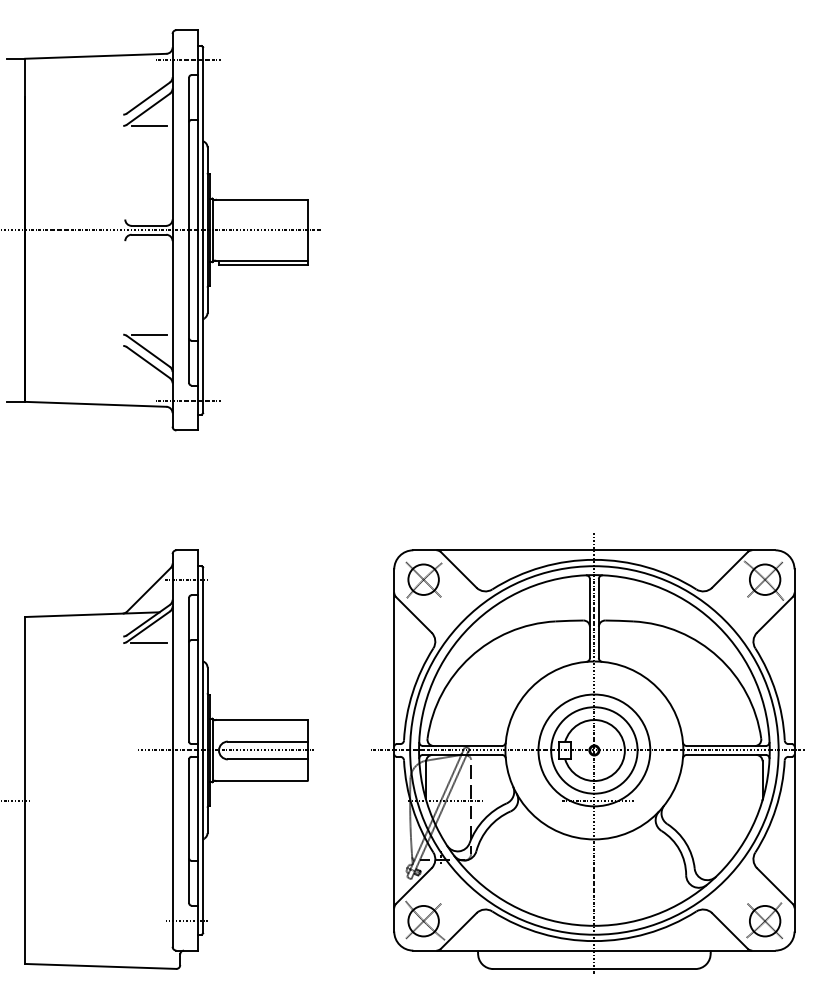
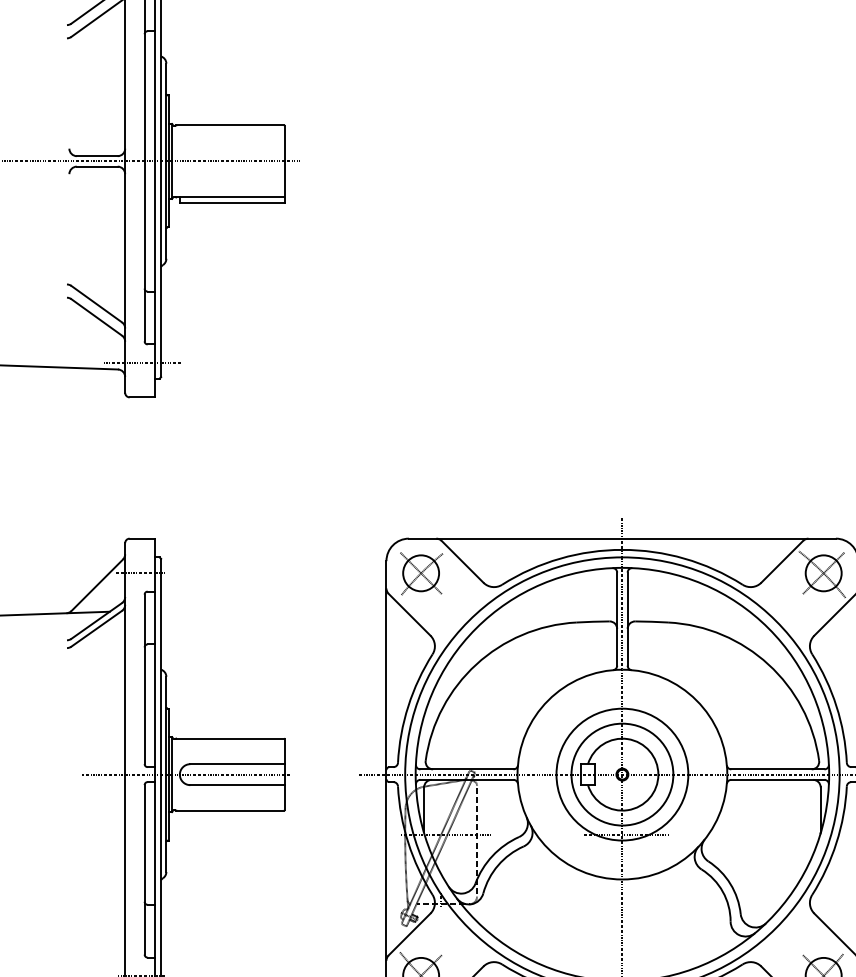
line: (148, 125) -> (96, 37), removed
line: (148, 334) -> (96, 284), removed
line: (148, 643) -> (96, 648), removed

